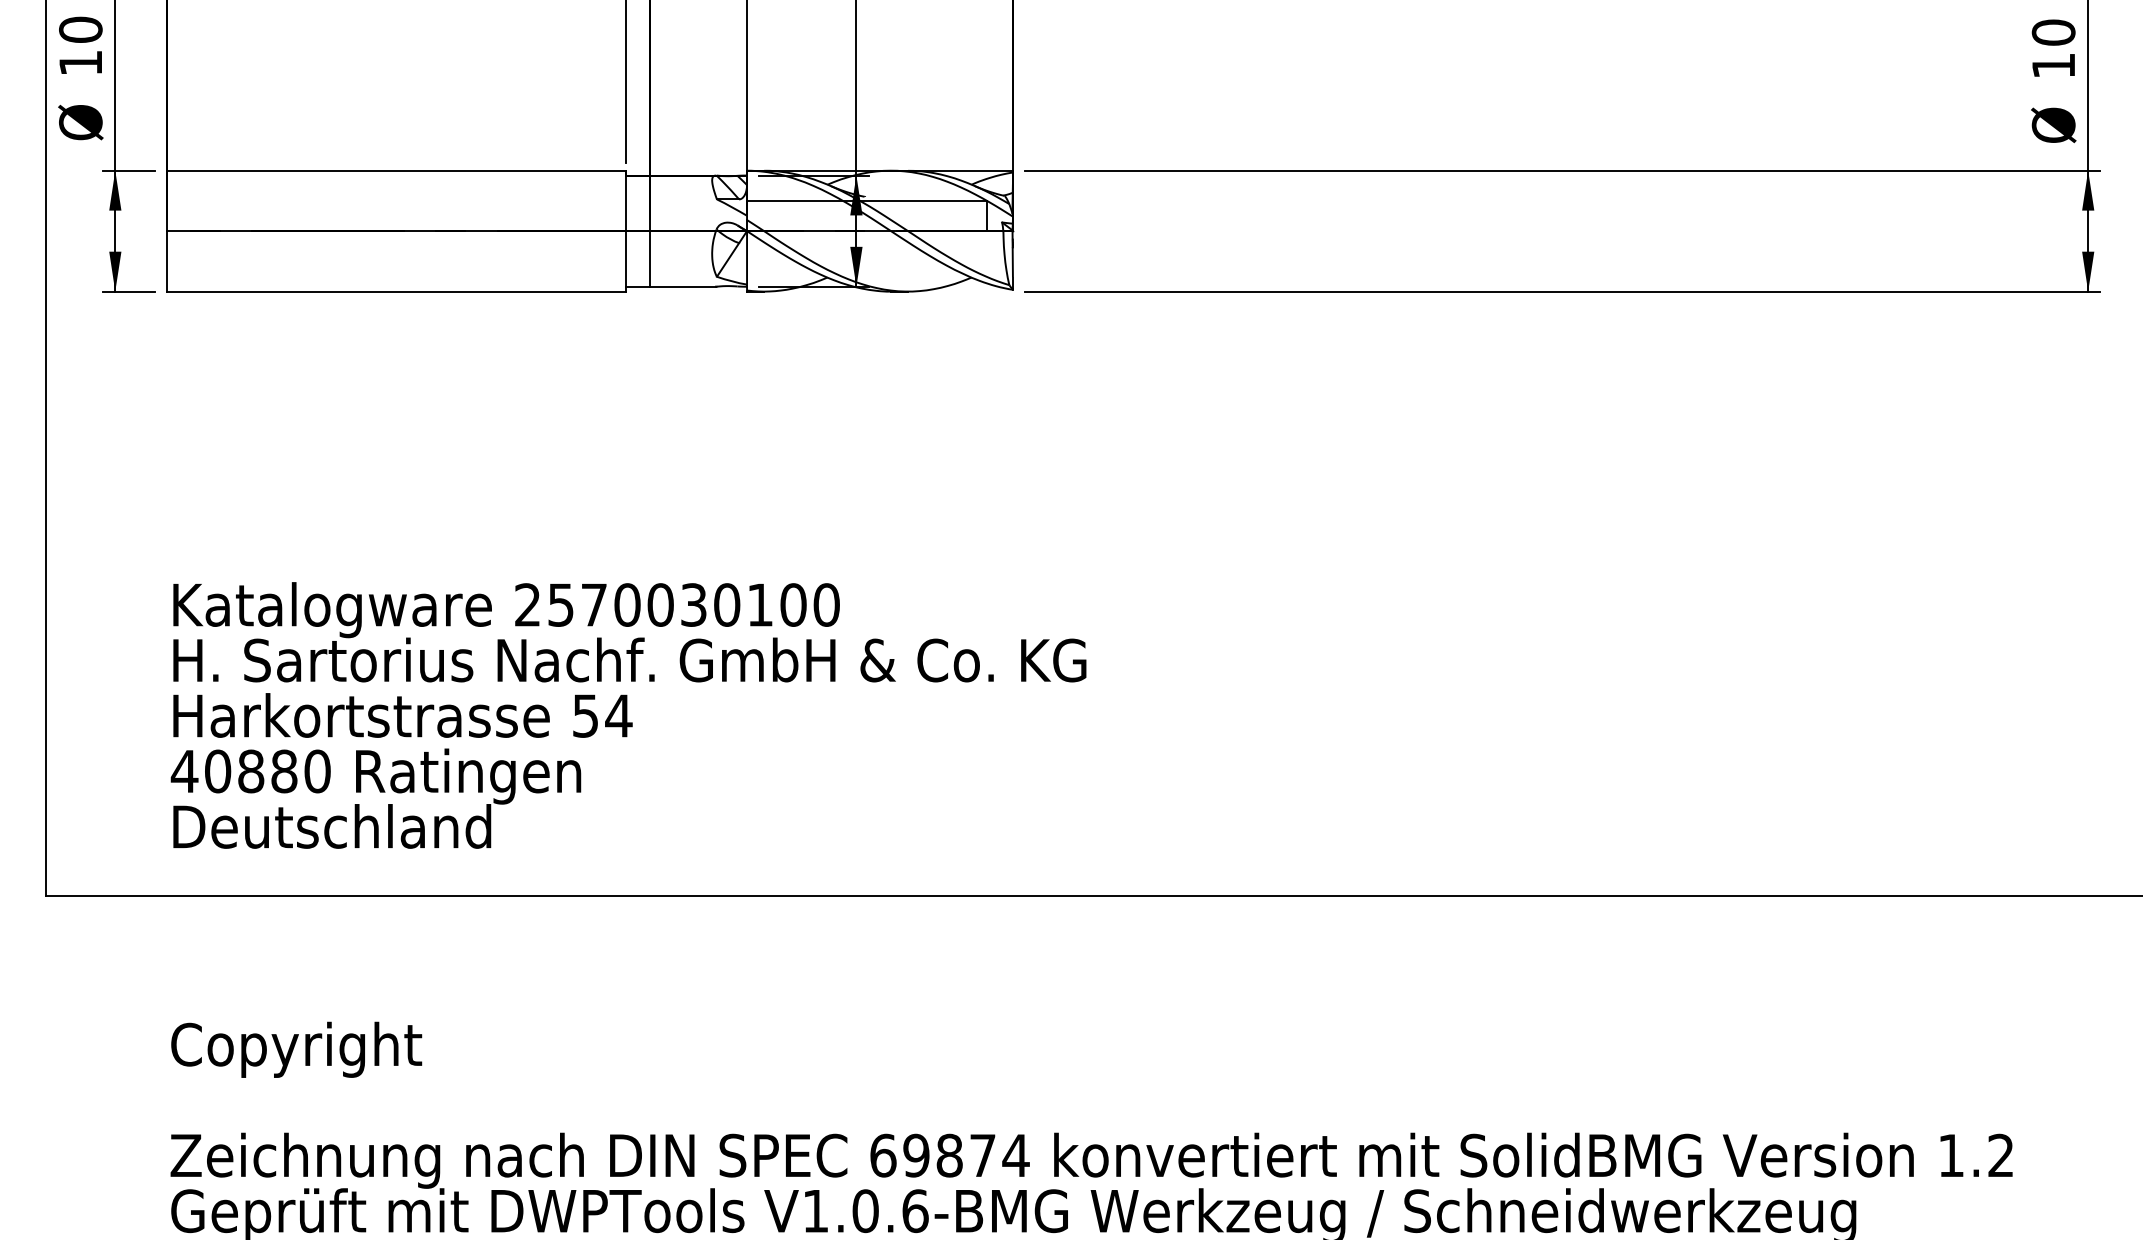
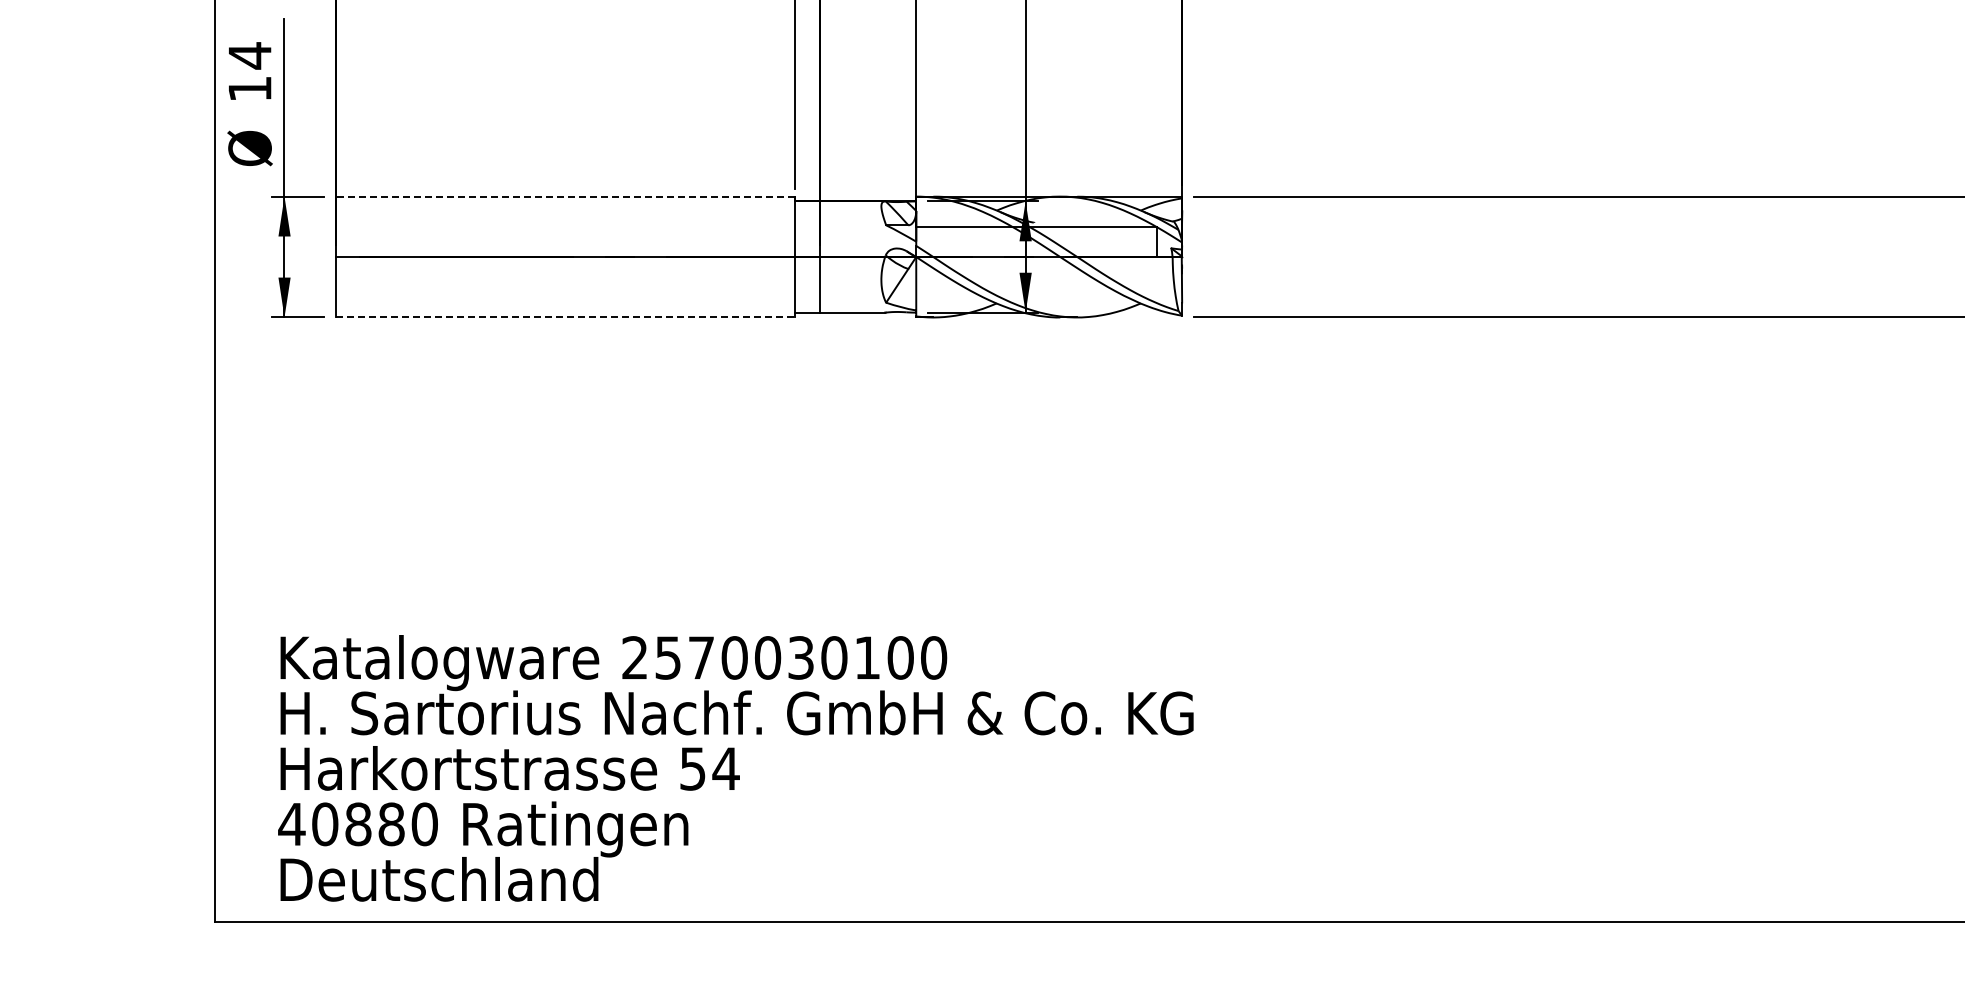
text: (80, 29) -> (249, 55), 10 -> 14
line: (396, 170) -> (565, 196), solid -> dashed
line: (396, 291) -> (565, 317), solid -> dashed
text: (628, 715) -> (735, 768), moved

